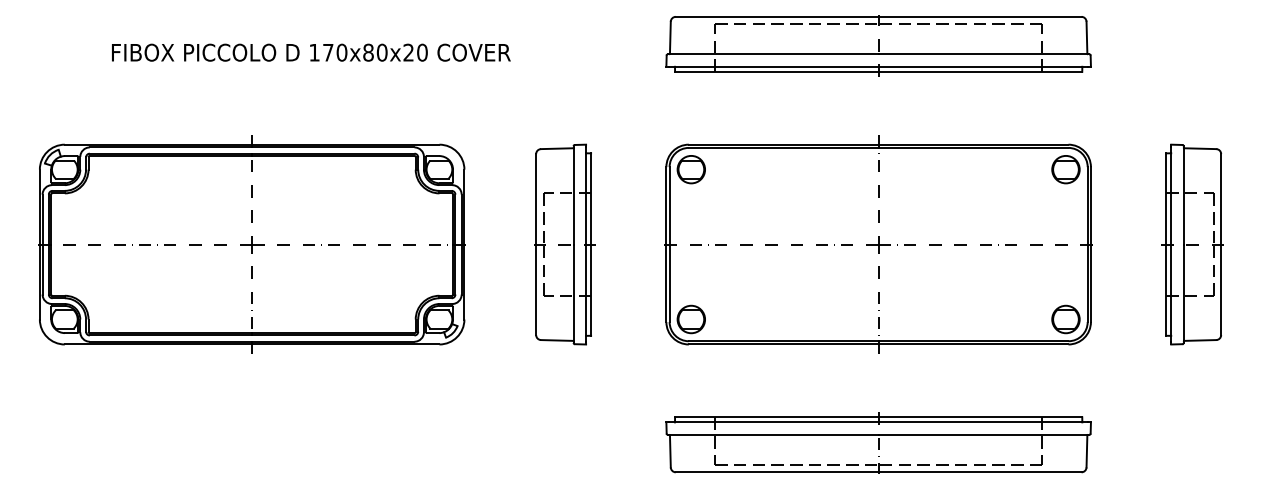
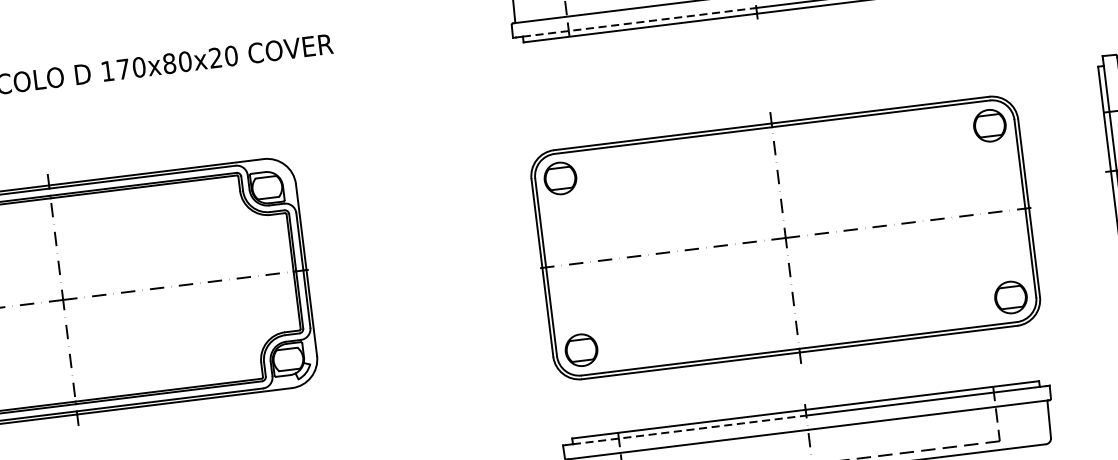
line: (776, 66) -> (639, 22), solid -> dashed
part: (564, 244) -> (421, 255), removed
part: (878, 244) -> (785, 237), moved
line: (776, 422) -> (689, 430), solid -> dashed

